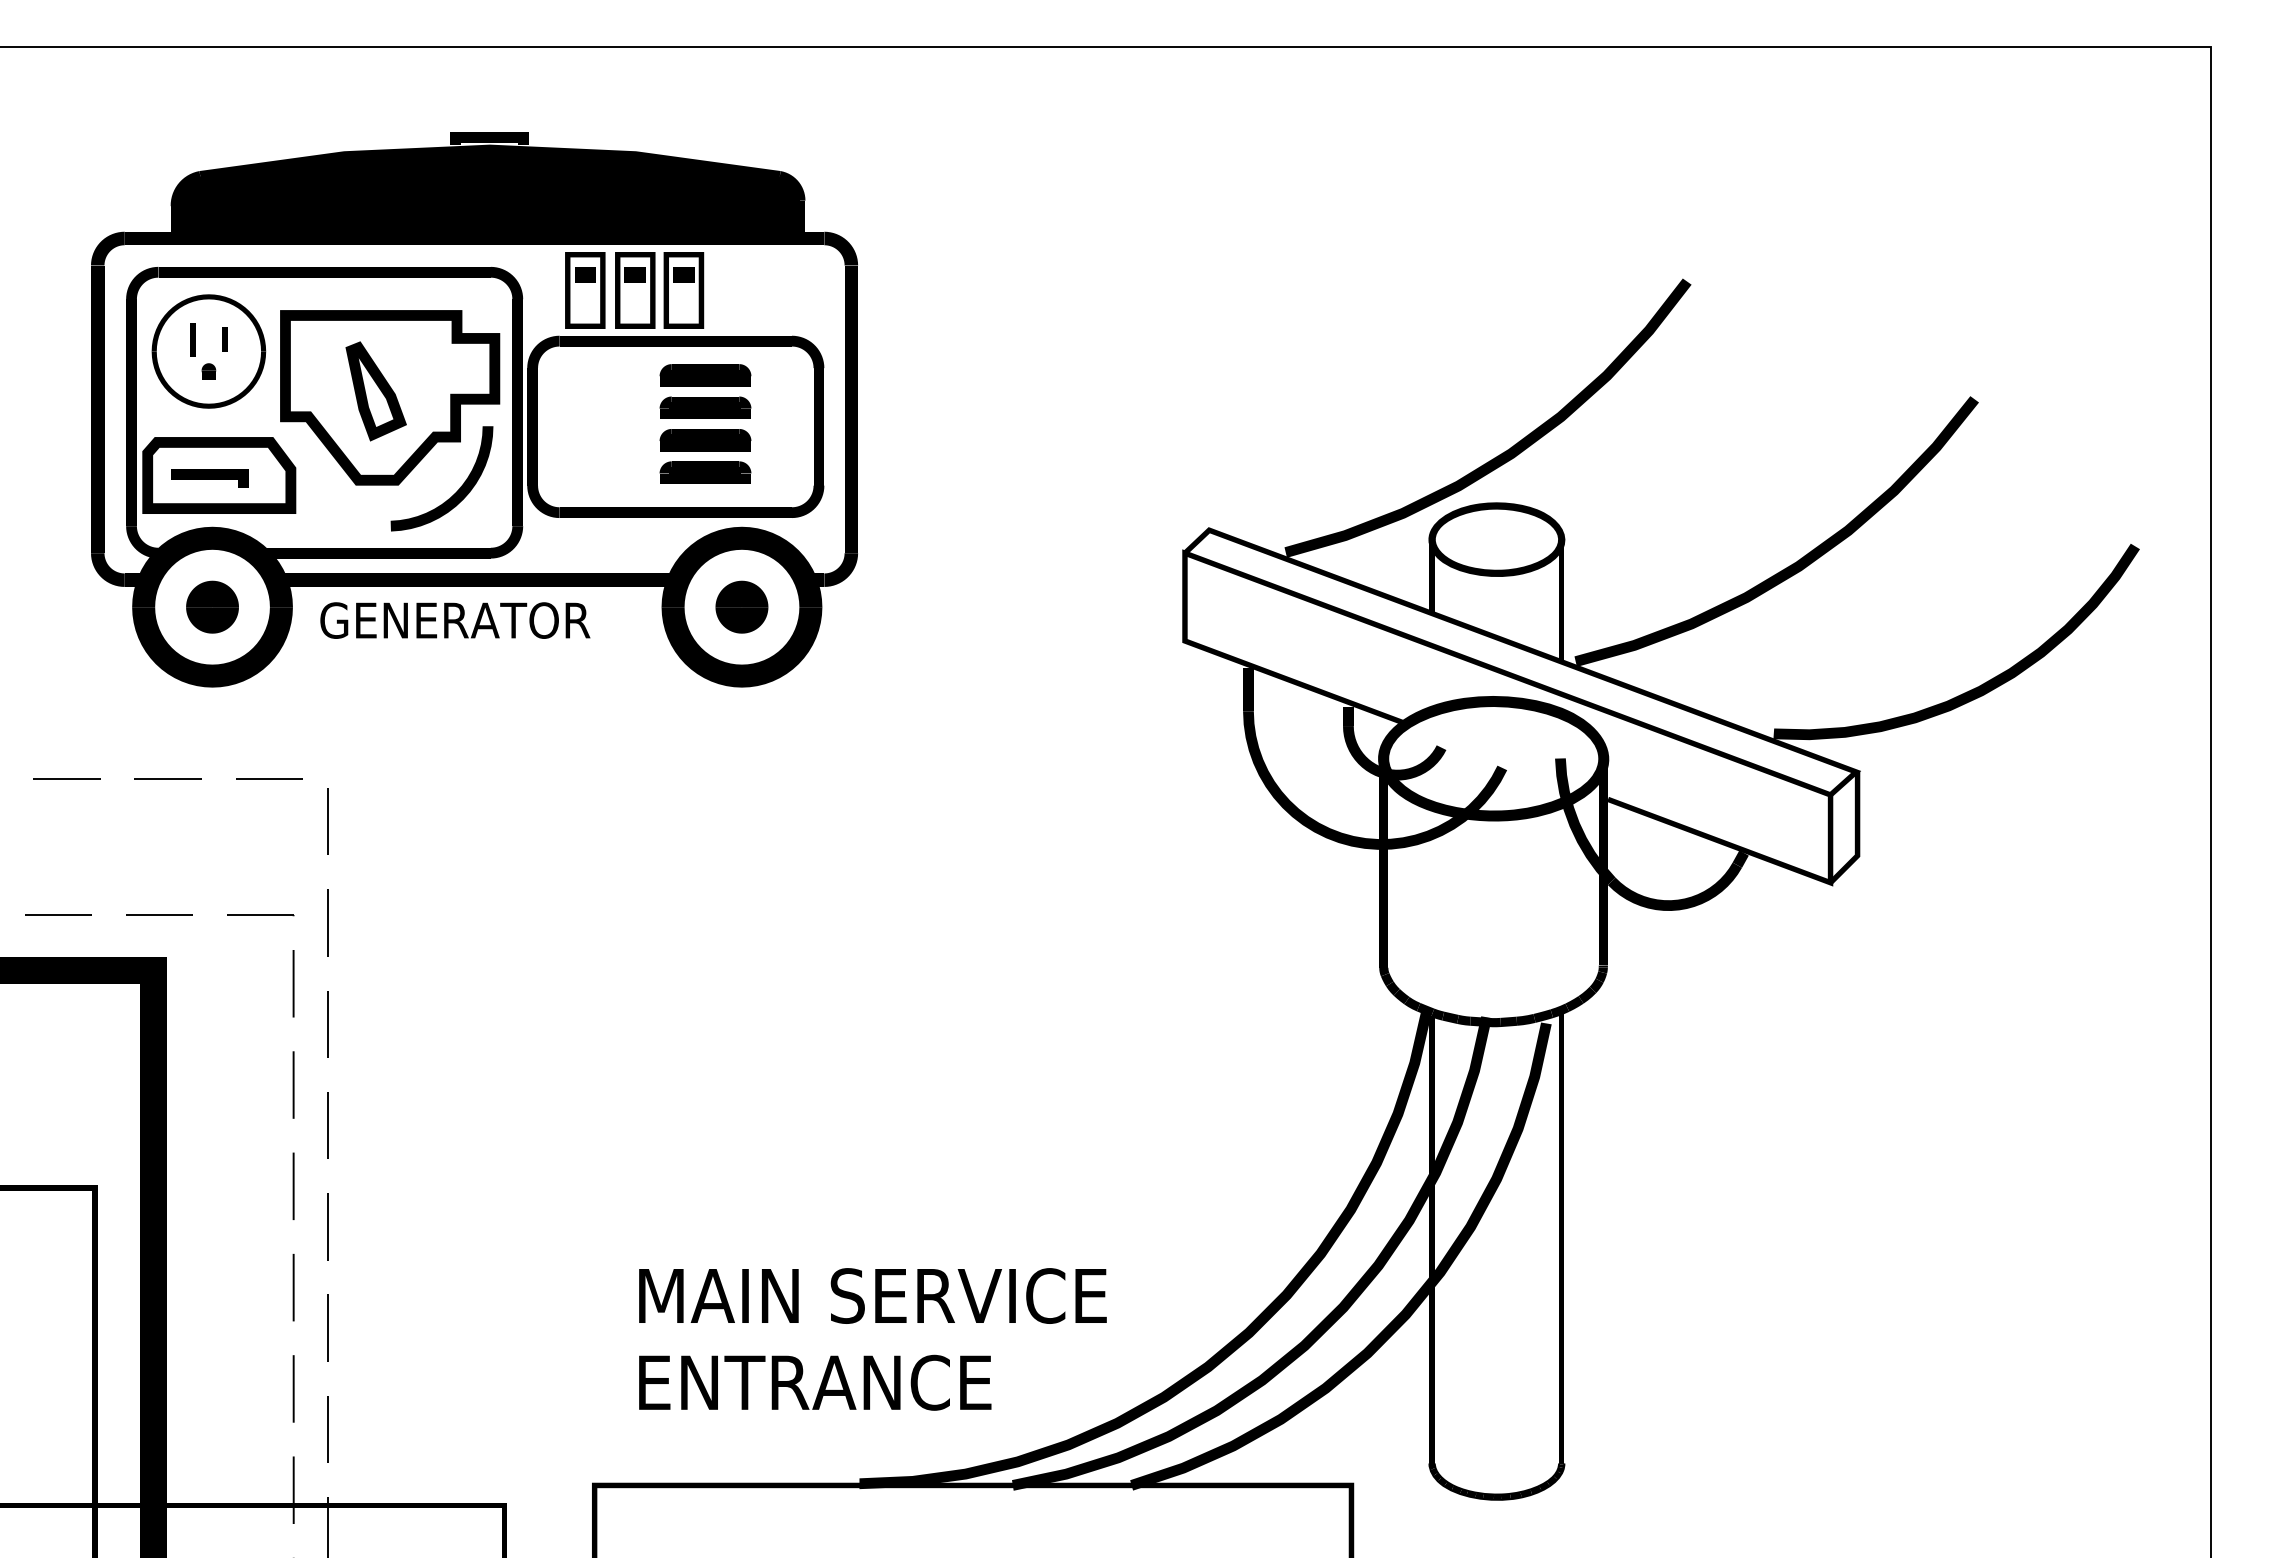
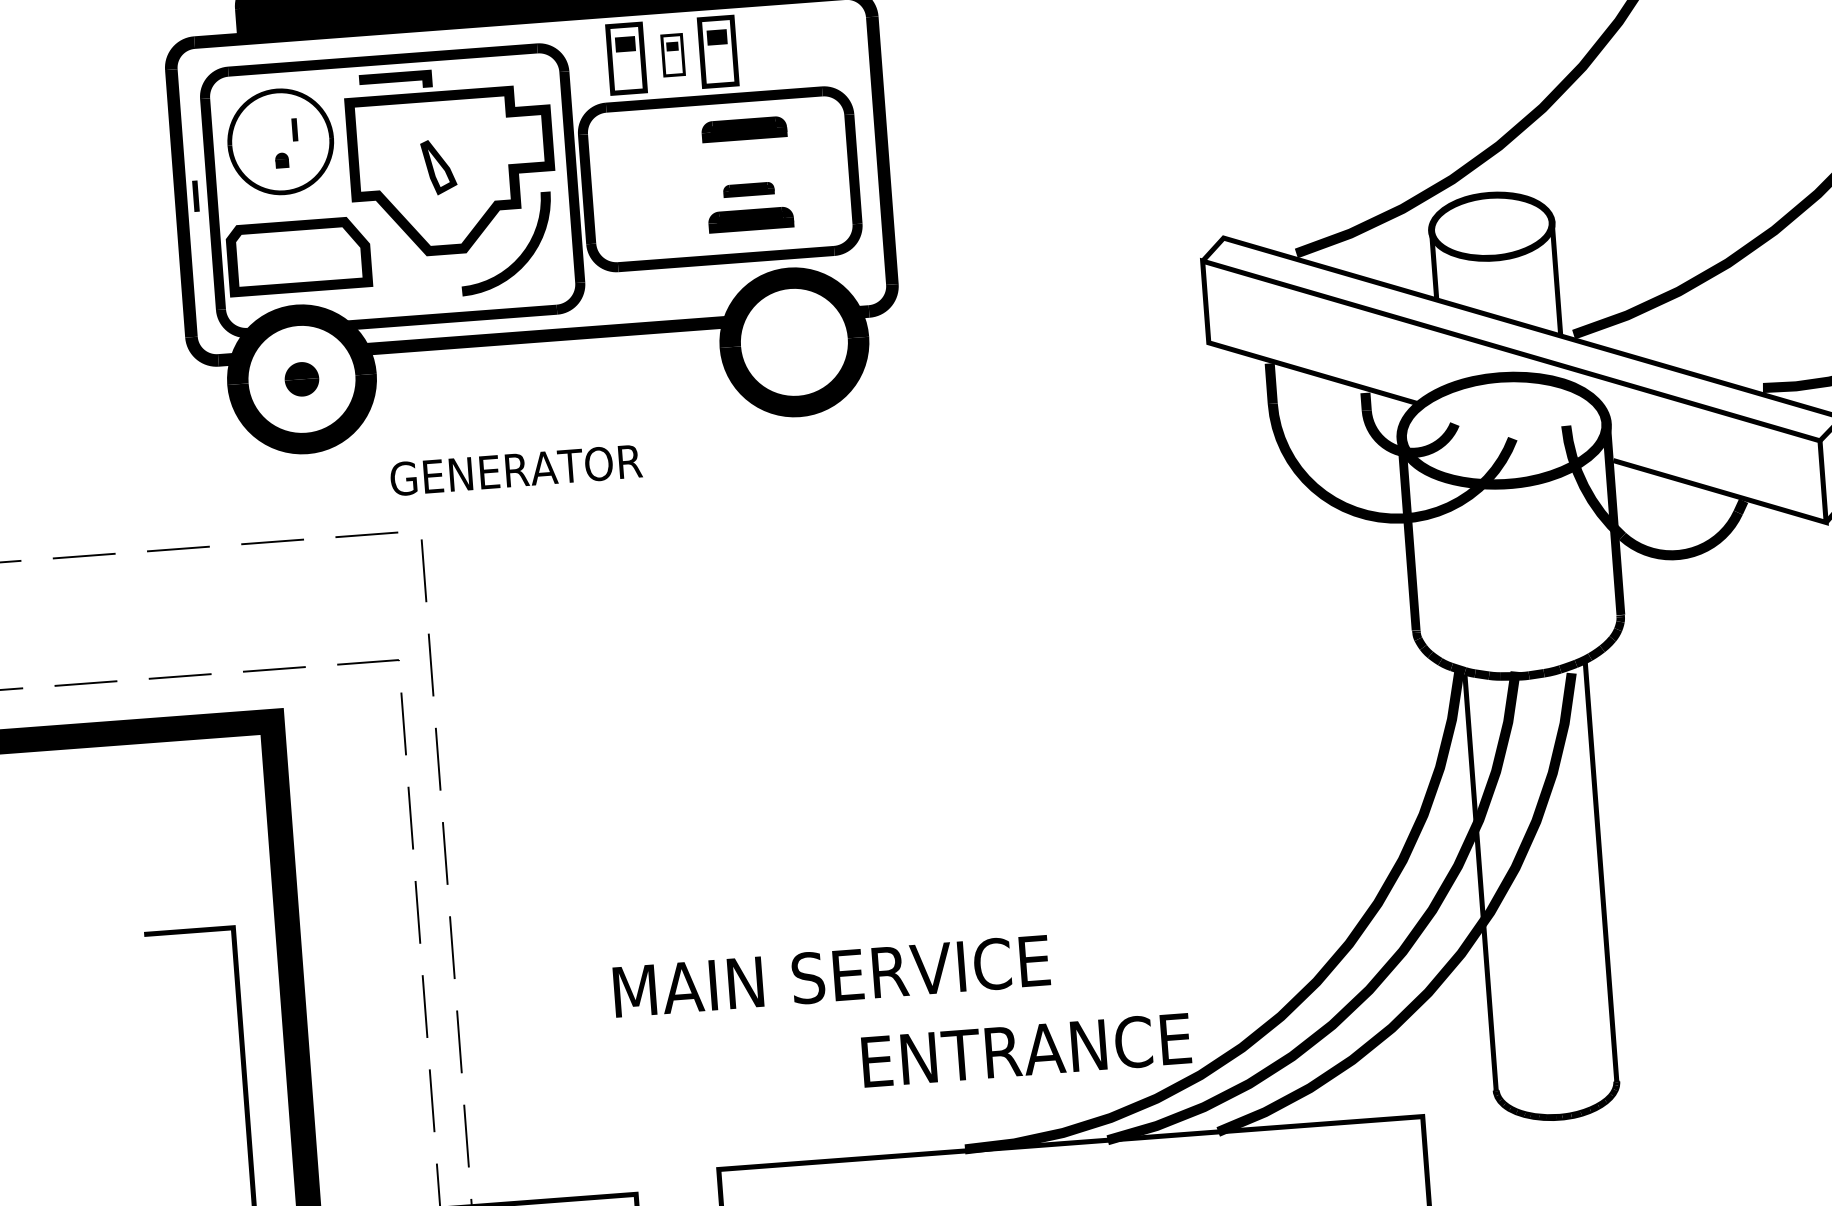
part: (635, 290) -> (673, 55), size x0.6
line: (192, 339) -> (195, 195), moved
part: (375, 391) -> (438, 167), size x0.6
part: (705, 407) -> (746, 159), removed
part: (705, 440) -> (748, 189), size x0.6
line: (209, 478) -> (395, 80), moved
part: (212, 606) -> (301, 378), size x0.7
part: (741, 606) -> (793, 341), removed
text: (455, 620) -> (516, 470), moved
text: (872, 1295) -> (831, 975), moved
text: (815, 1382) -> (1026, 1050), moved

